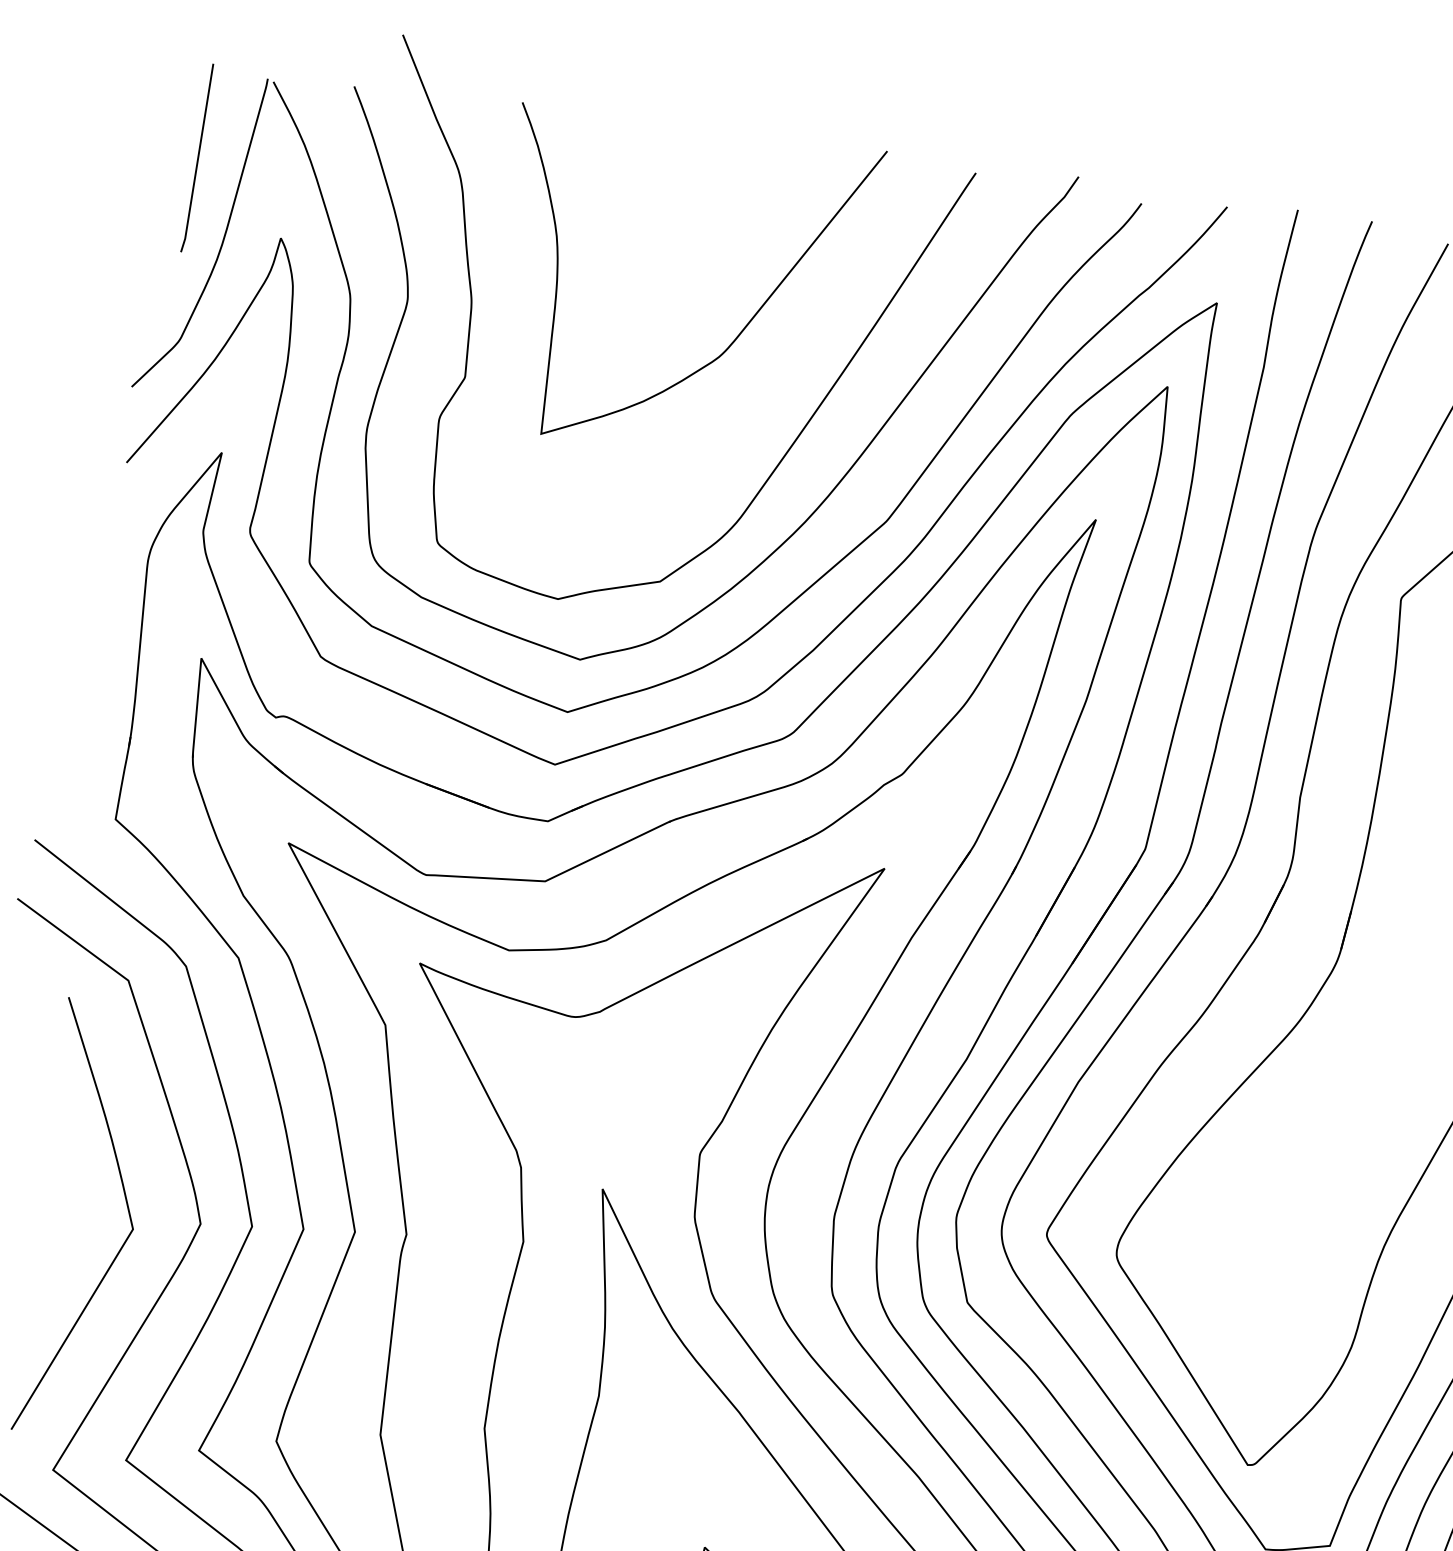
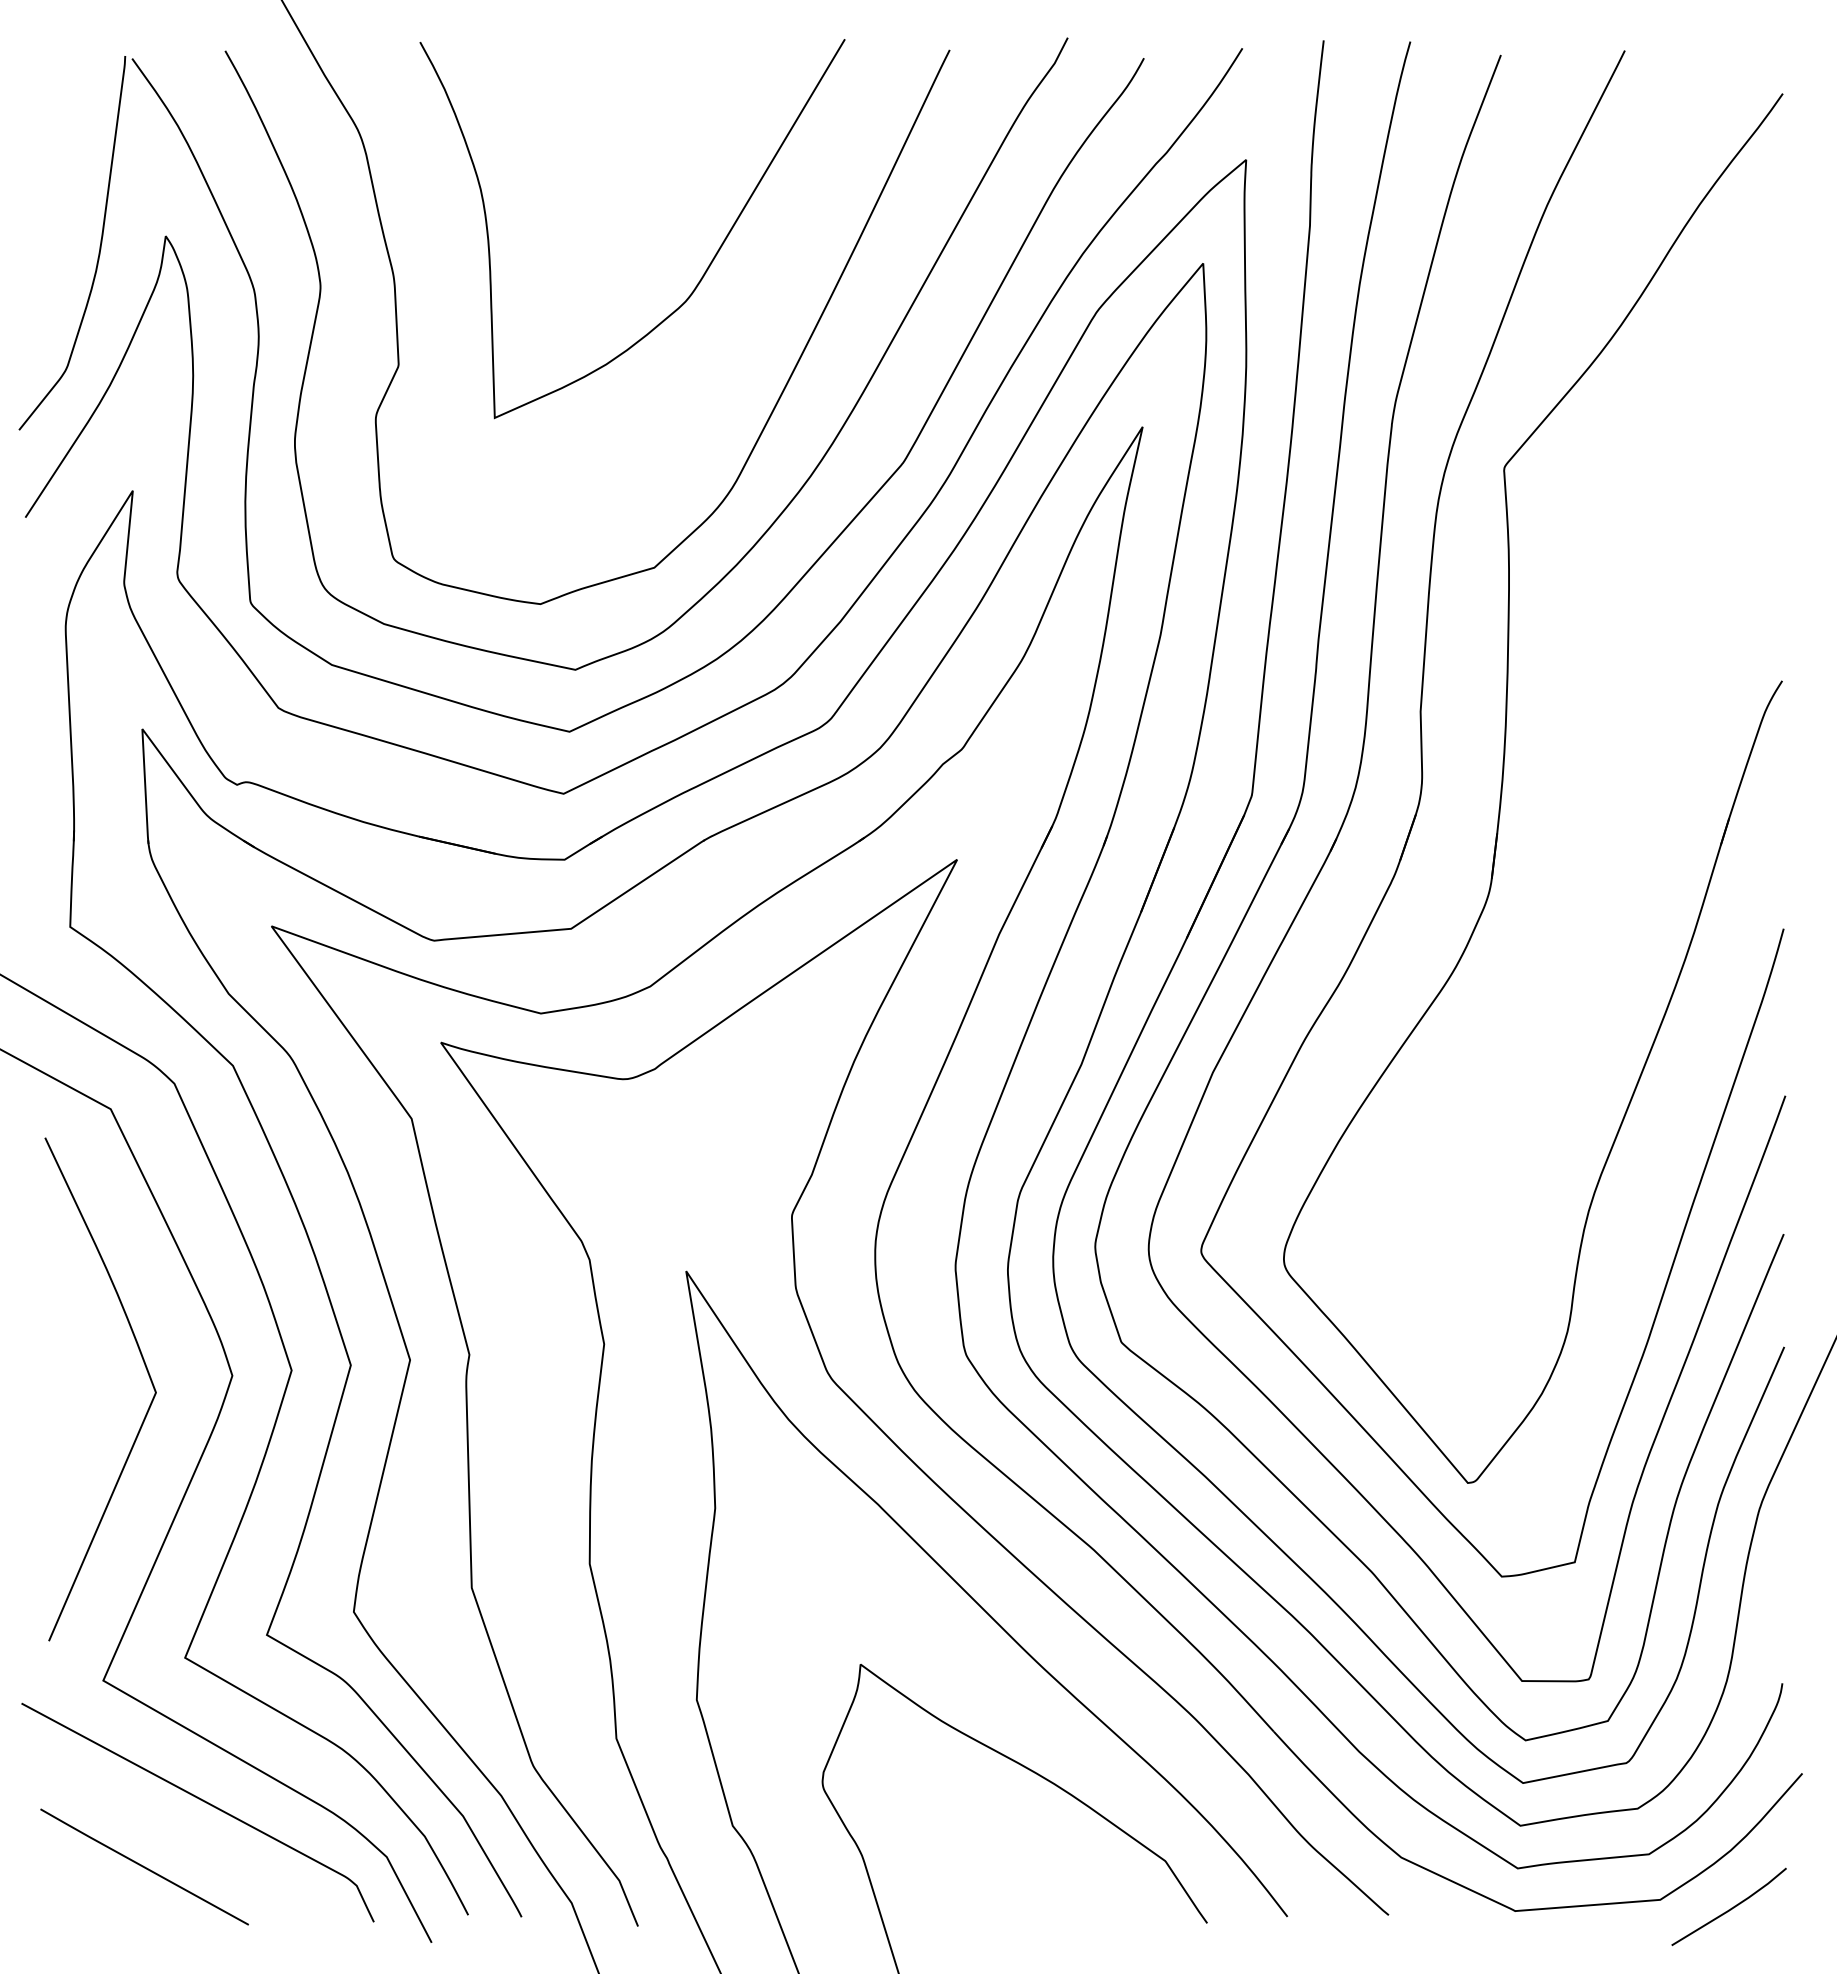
line: (197, 157) -> (57, 157), removed

